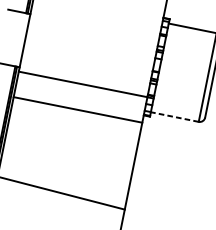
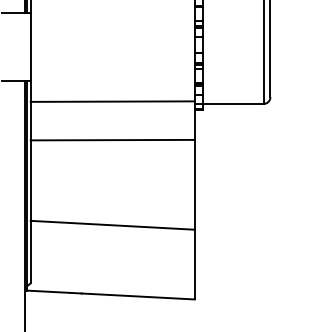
line: (83, 84) -> (112, 101), moved
line: (77, 109) -> (112, 139), moved
line: (175, 116) -> (233, 103), dashed -> solid

